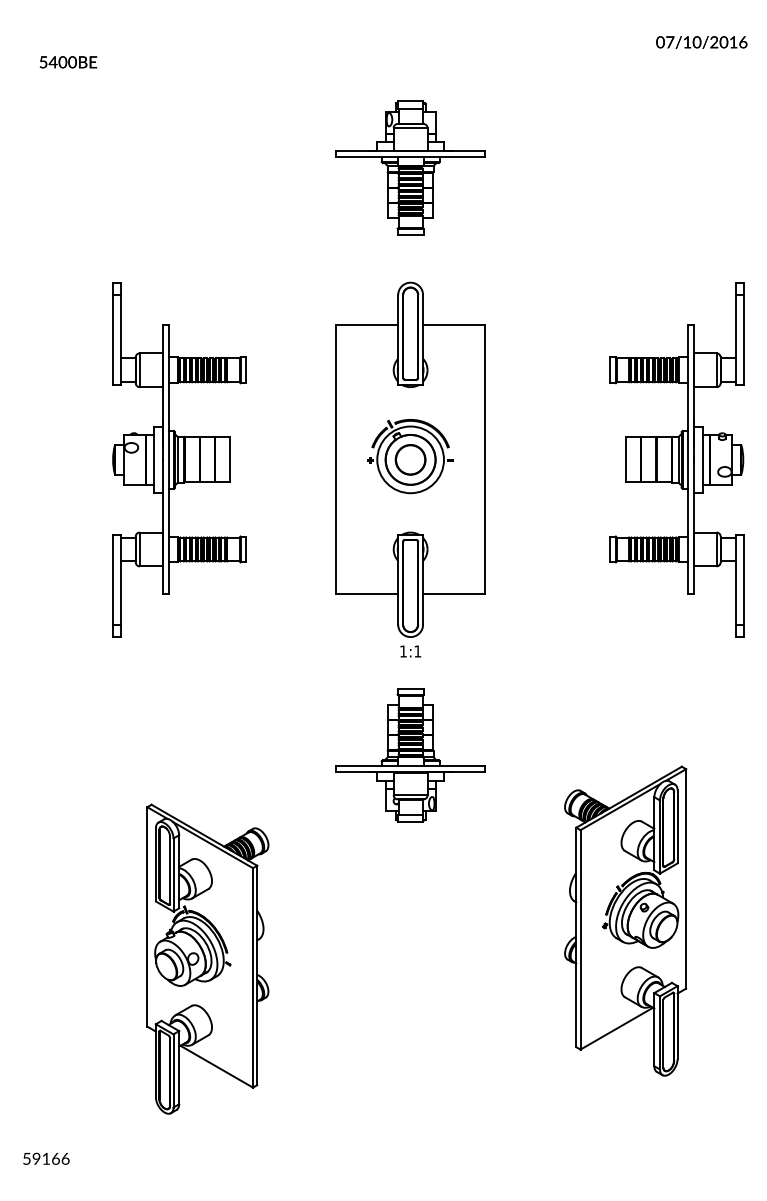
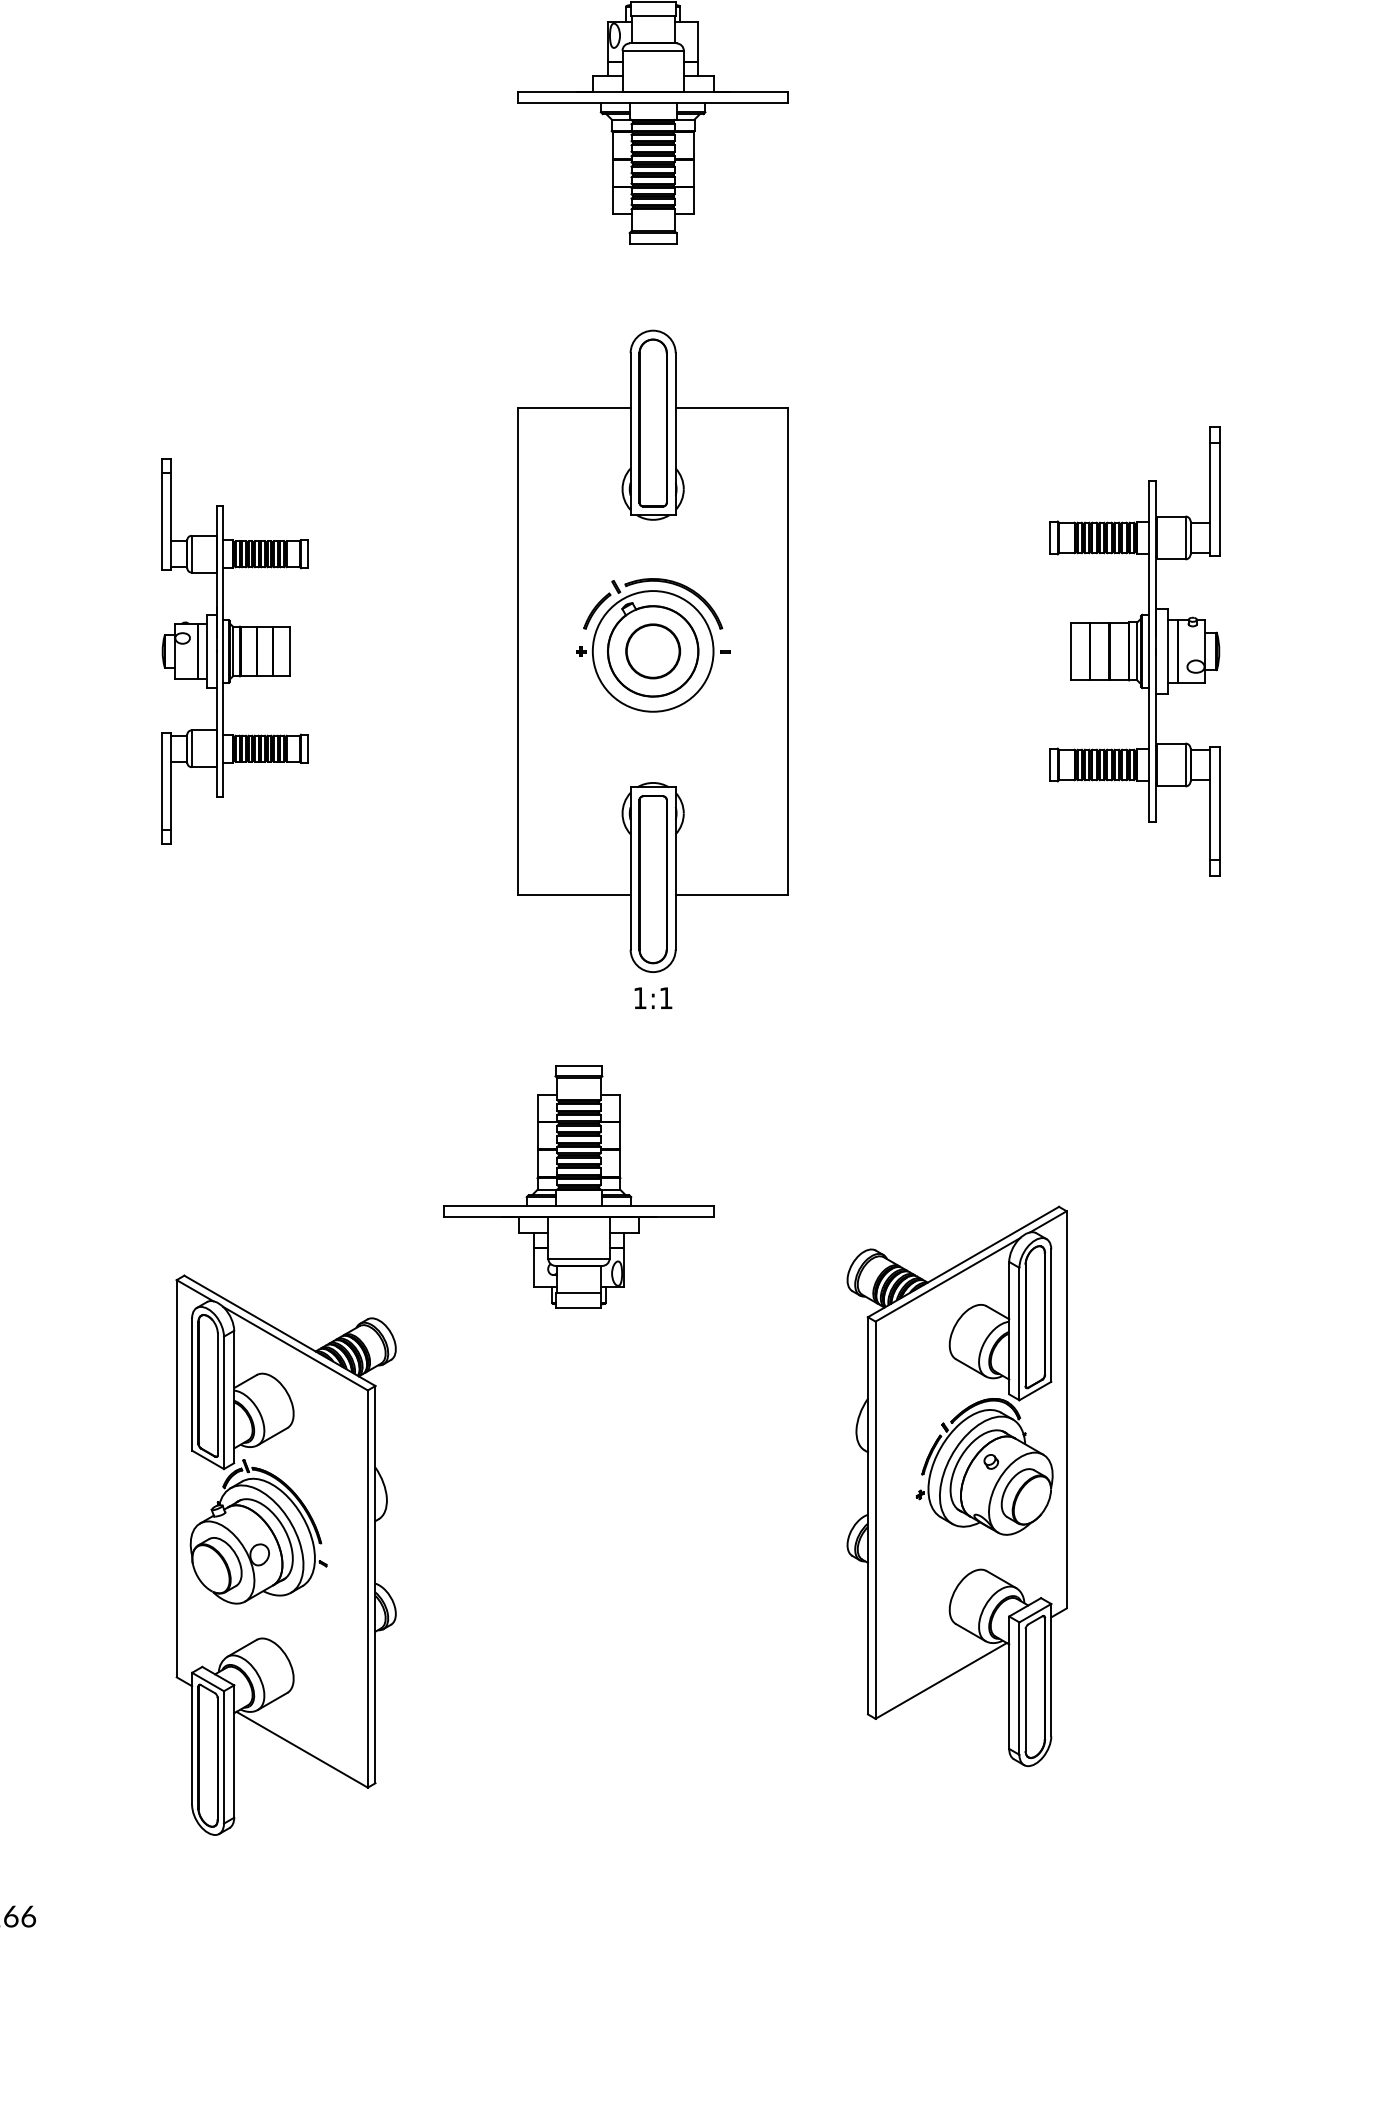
part: (179, 459) -> (234, 650), size x0.6
part: (676, 459) -> (1134, 650), size x0.7
part: (410, 755) -> (578, 1186), moved
part: (625, 920) -> (956, 1485), moved

